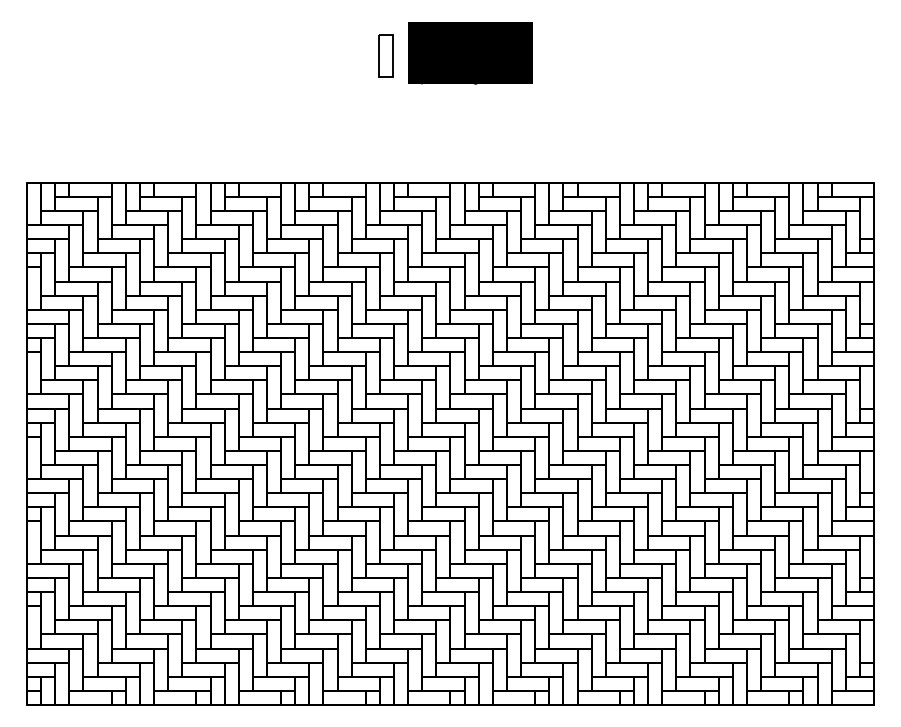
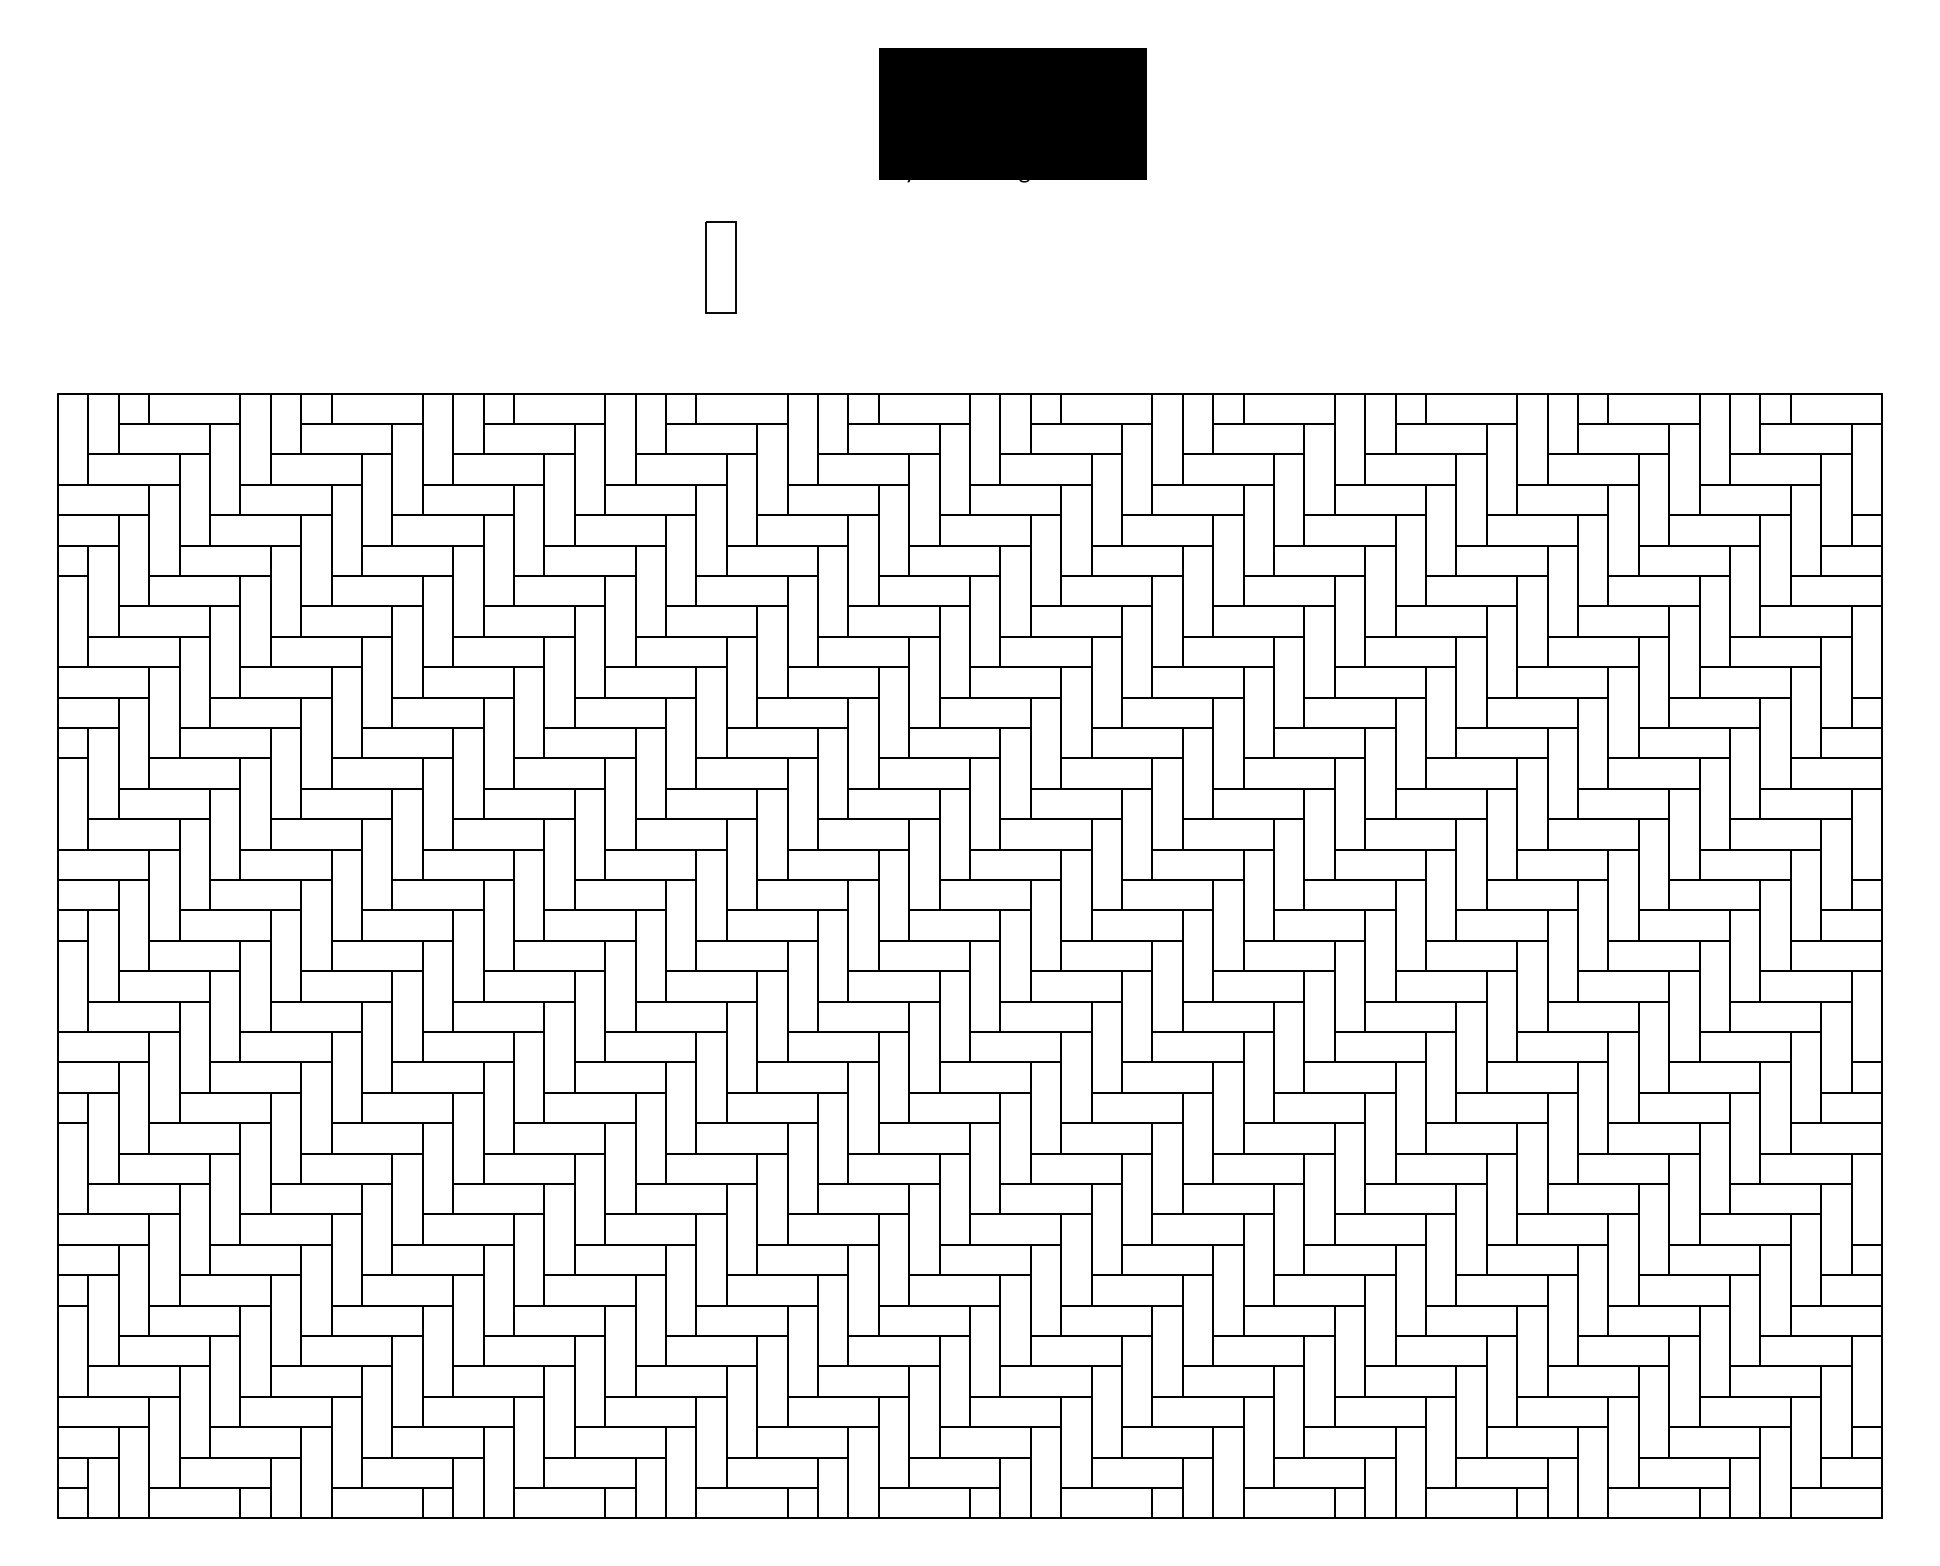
part: (385, 55) -> (720, 266), moved

